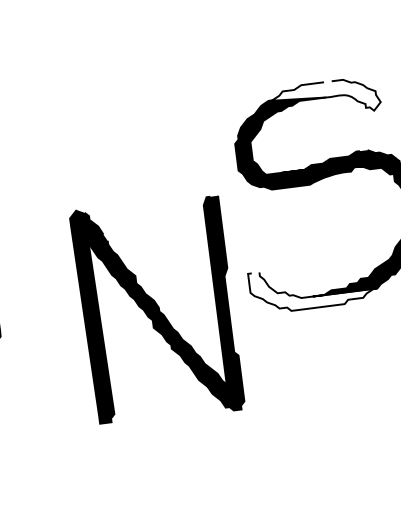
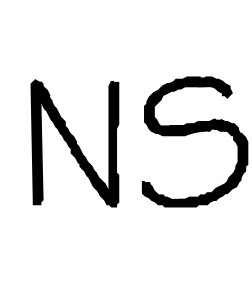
fill: (324, 99) -> (199, 87), added
fill: (313, 287) -> (179, 194), added
part: (156, 310) -> (74, 143), moved

